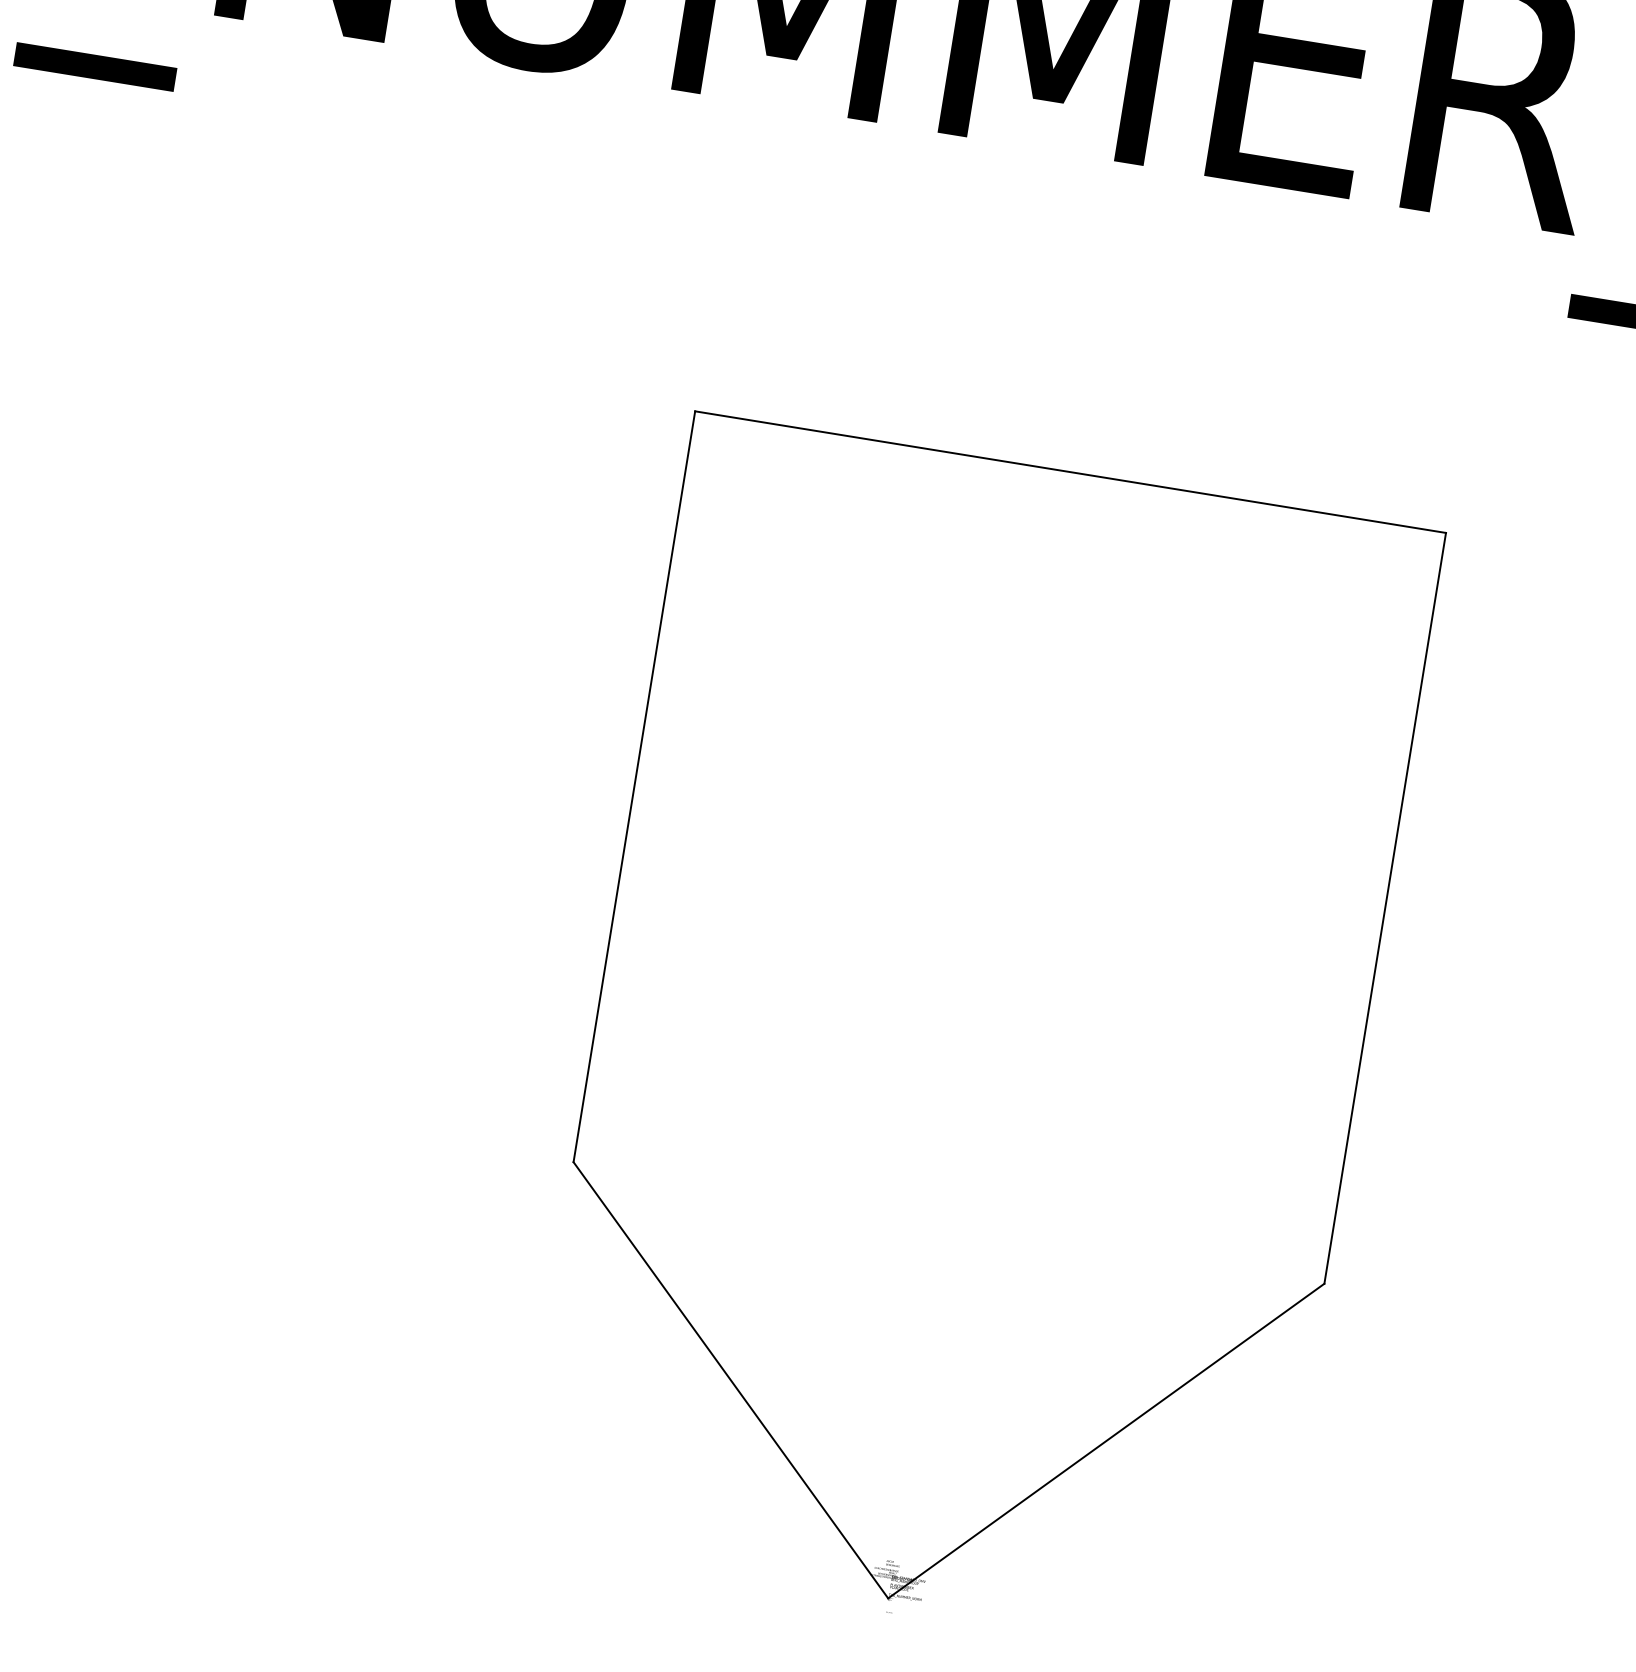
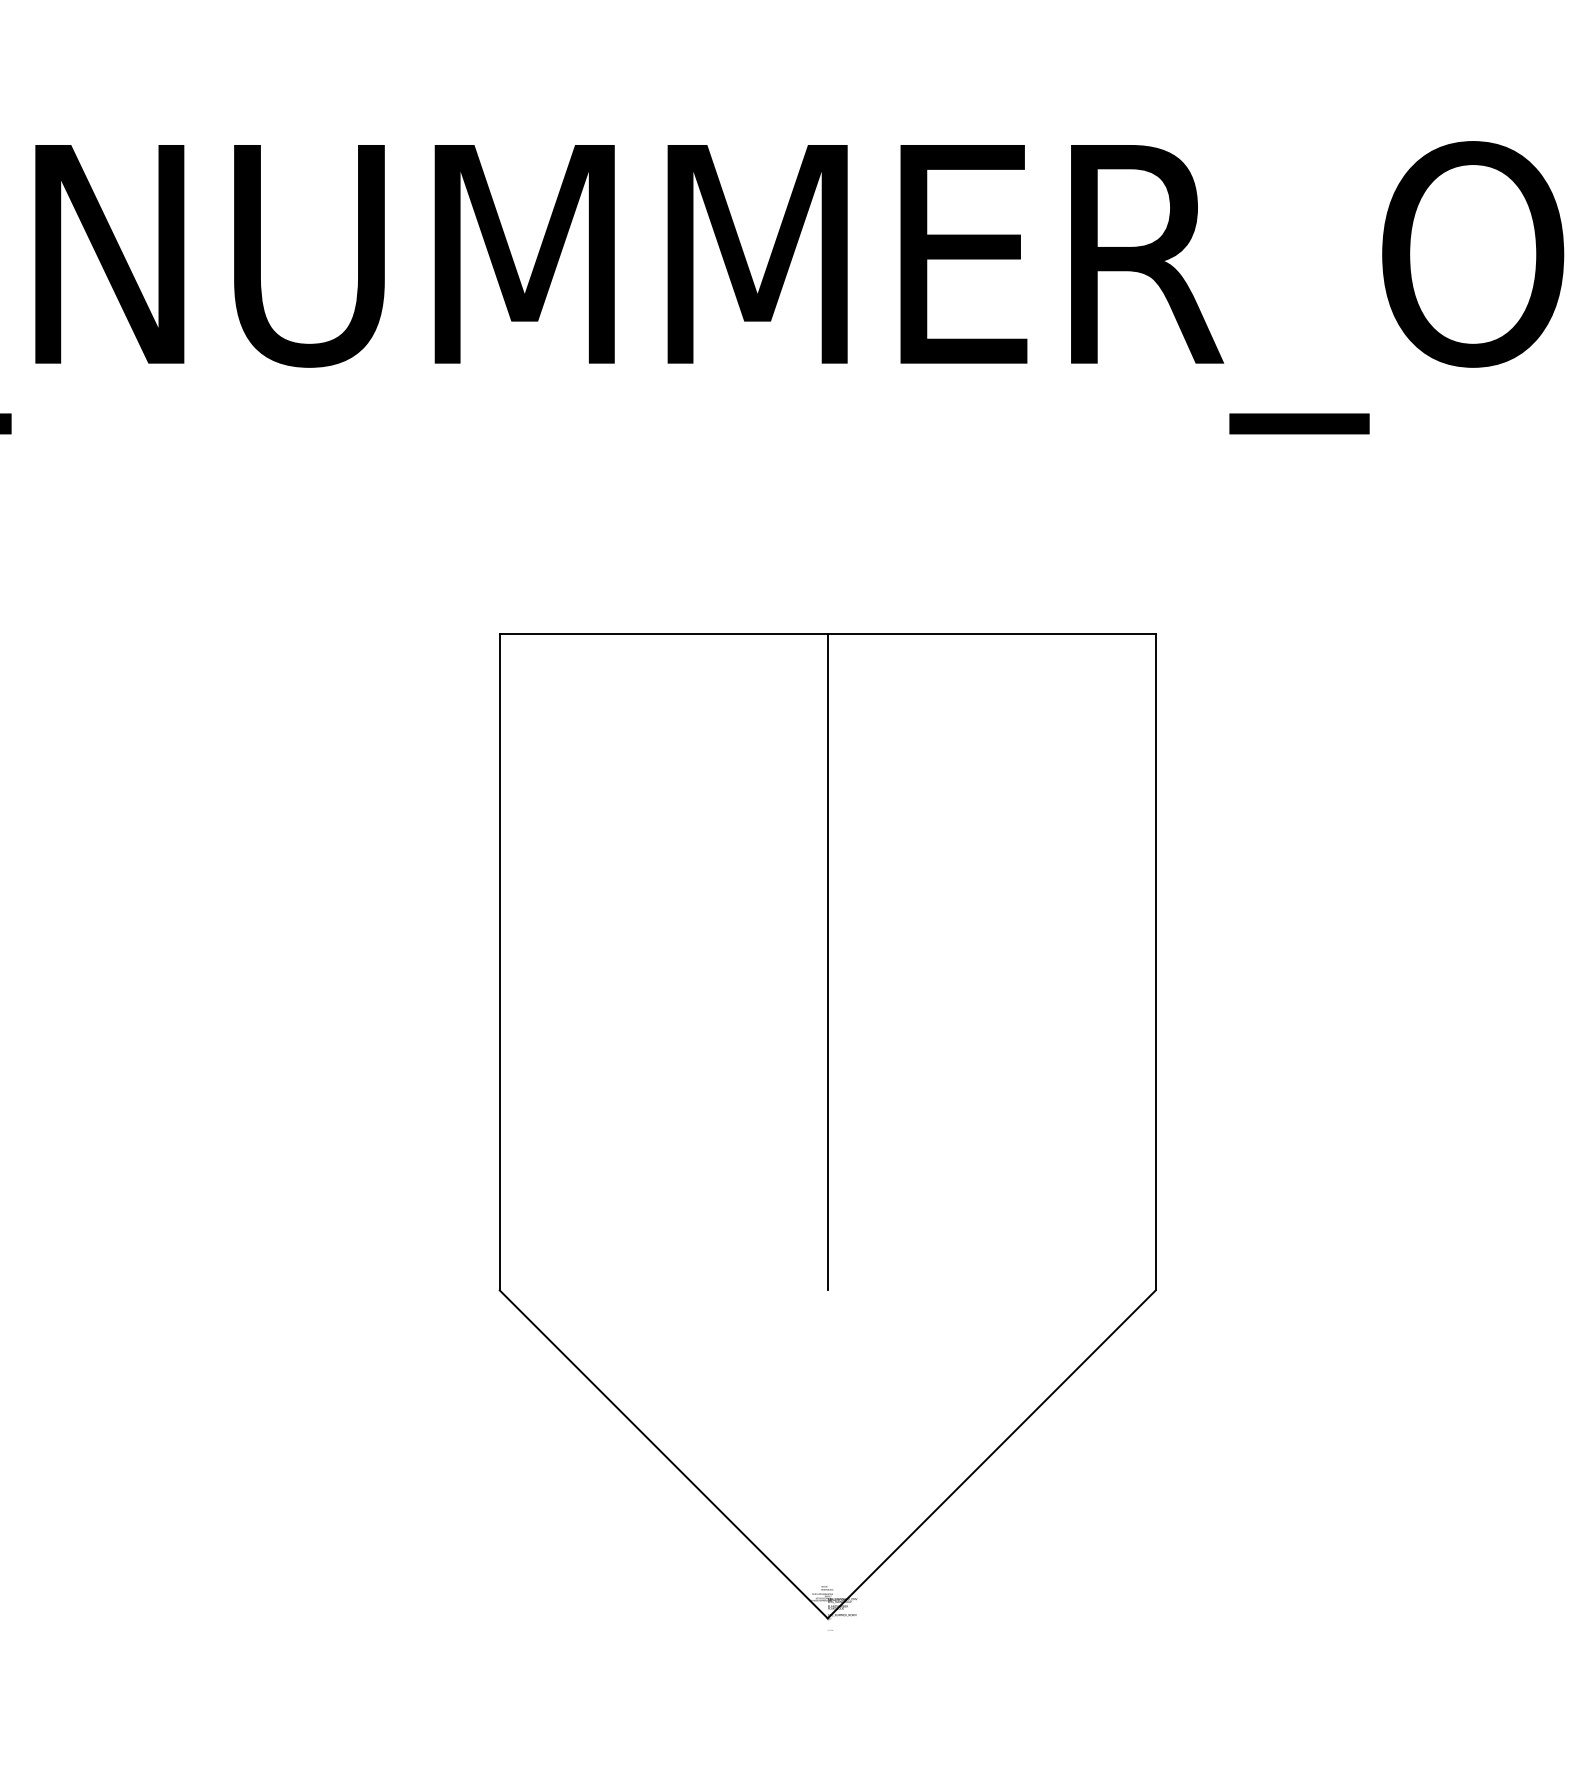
line: (1009, 847) -> (827, 962), added

